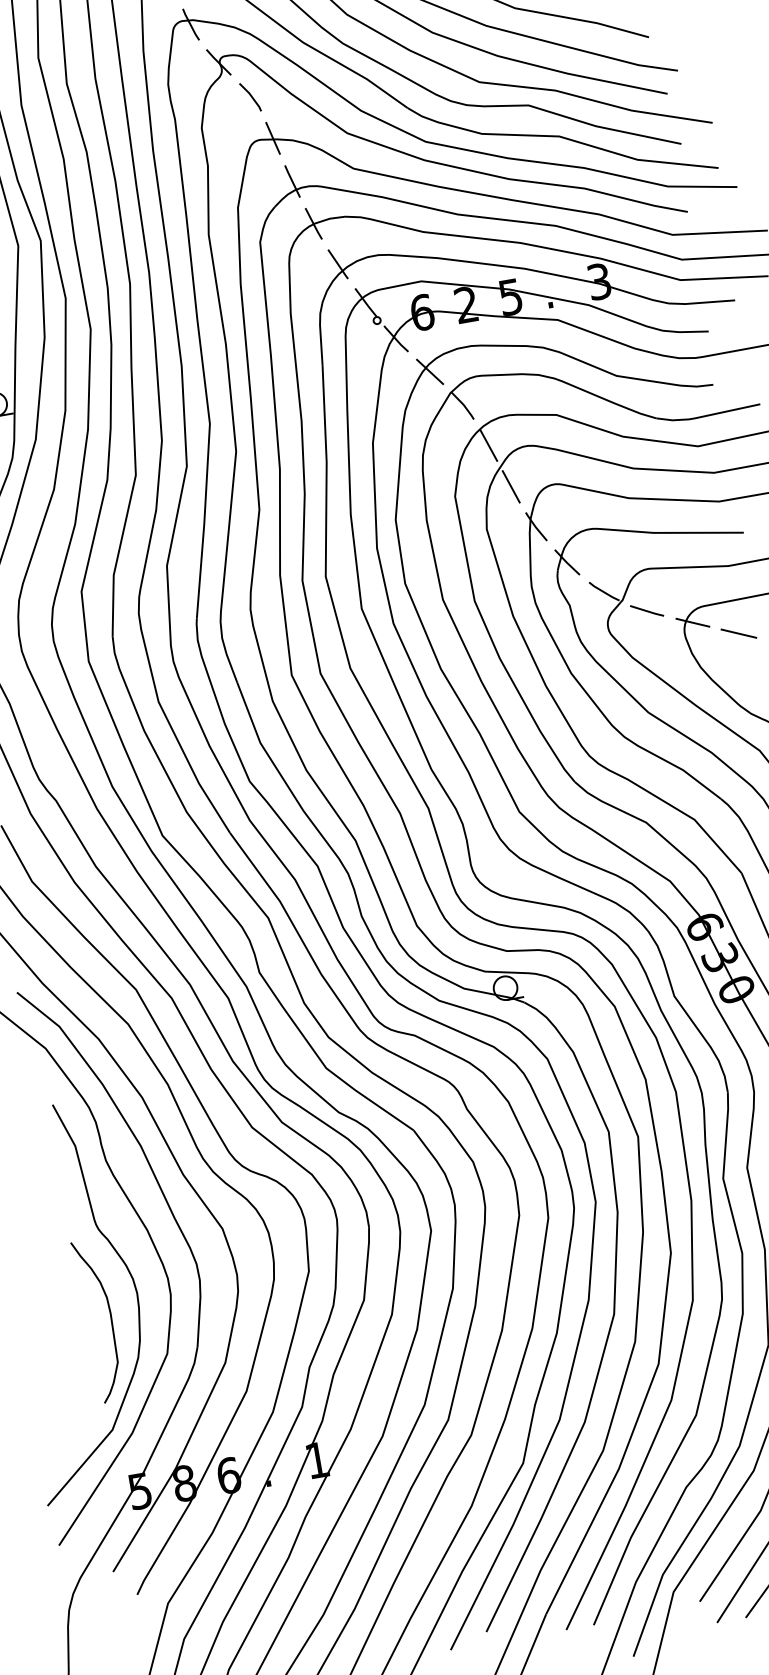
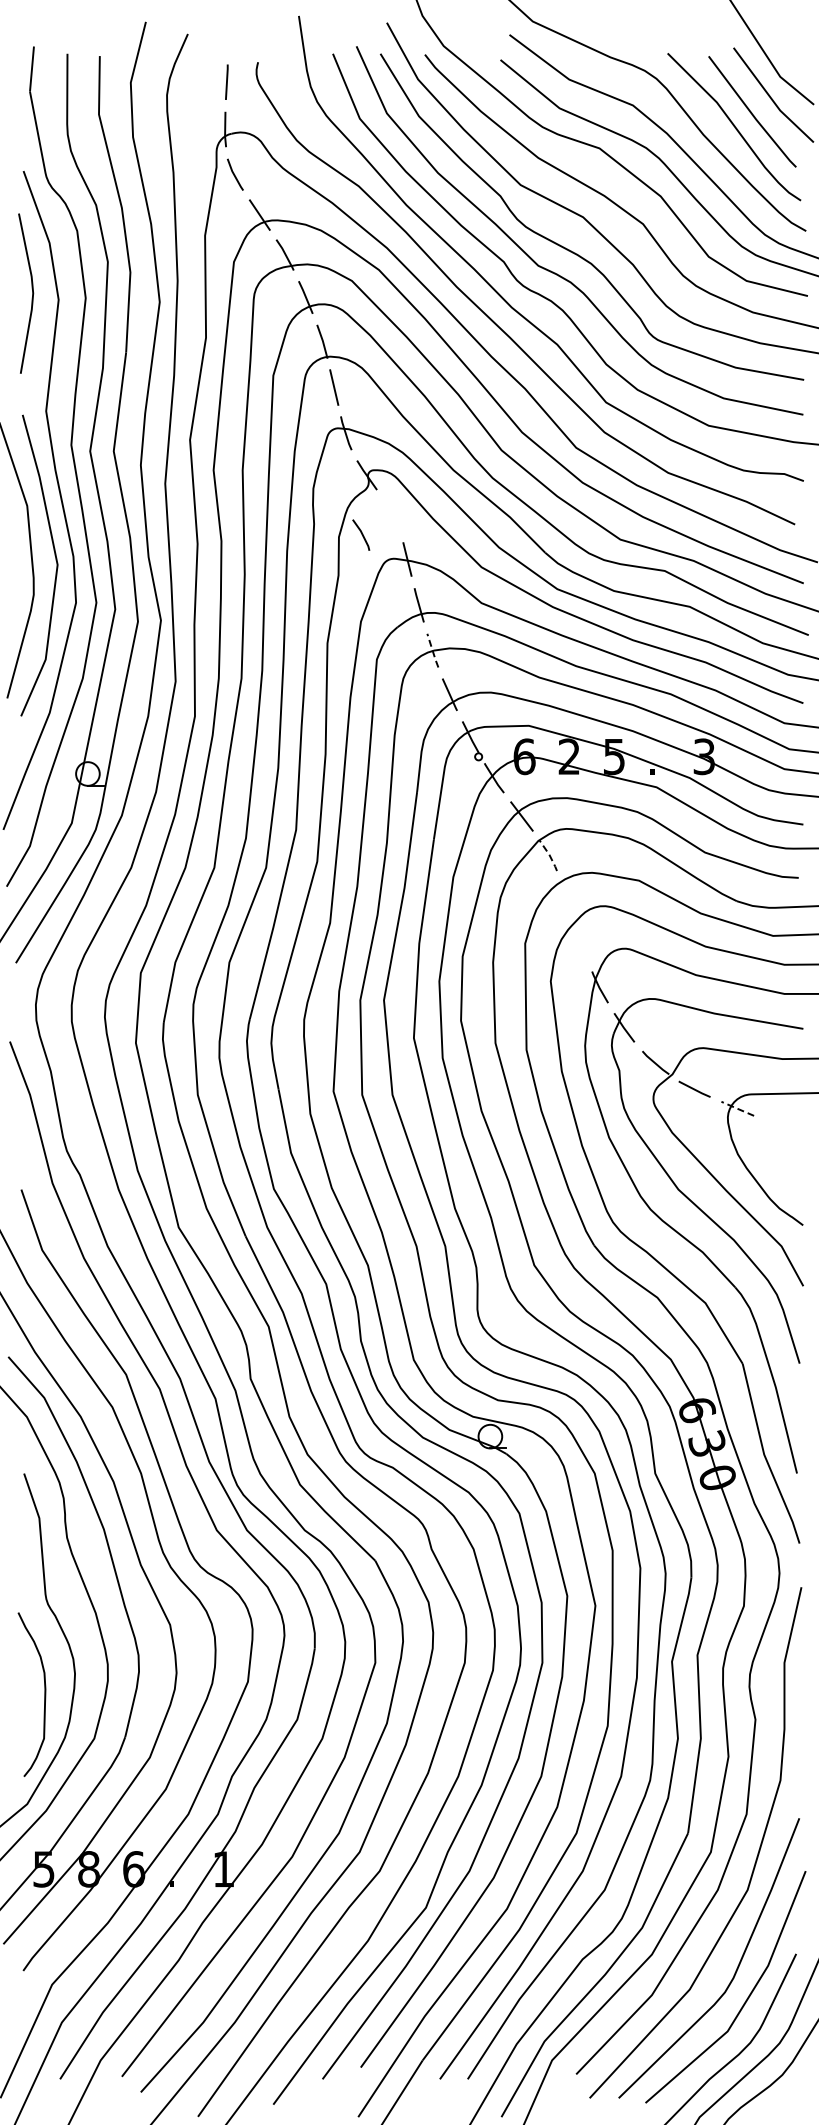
line: (250, 96) -> (361, 534), moved
line: (313, 224) -> (432, 651), solid -> dashed
line: (463, 404) -> (549, 854), solid -> dashed
line: (488, 445) -> (566, 898), removed
line: (510, 486) -> (581, 943), removed
line: (691, 622) -> (736, 1108), solid -> dashed
line: (738, 633) -> (780, 1127), removed

